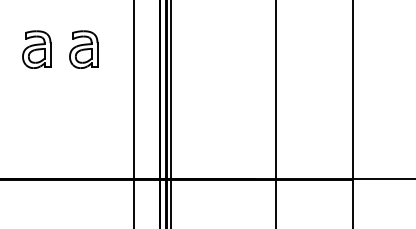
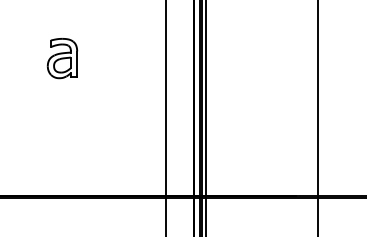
part: (83, 49) -> (112, 58), removed

